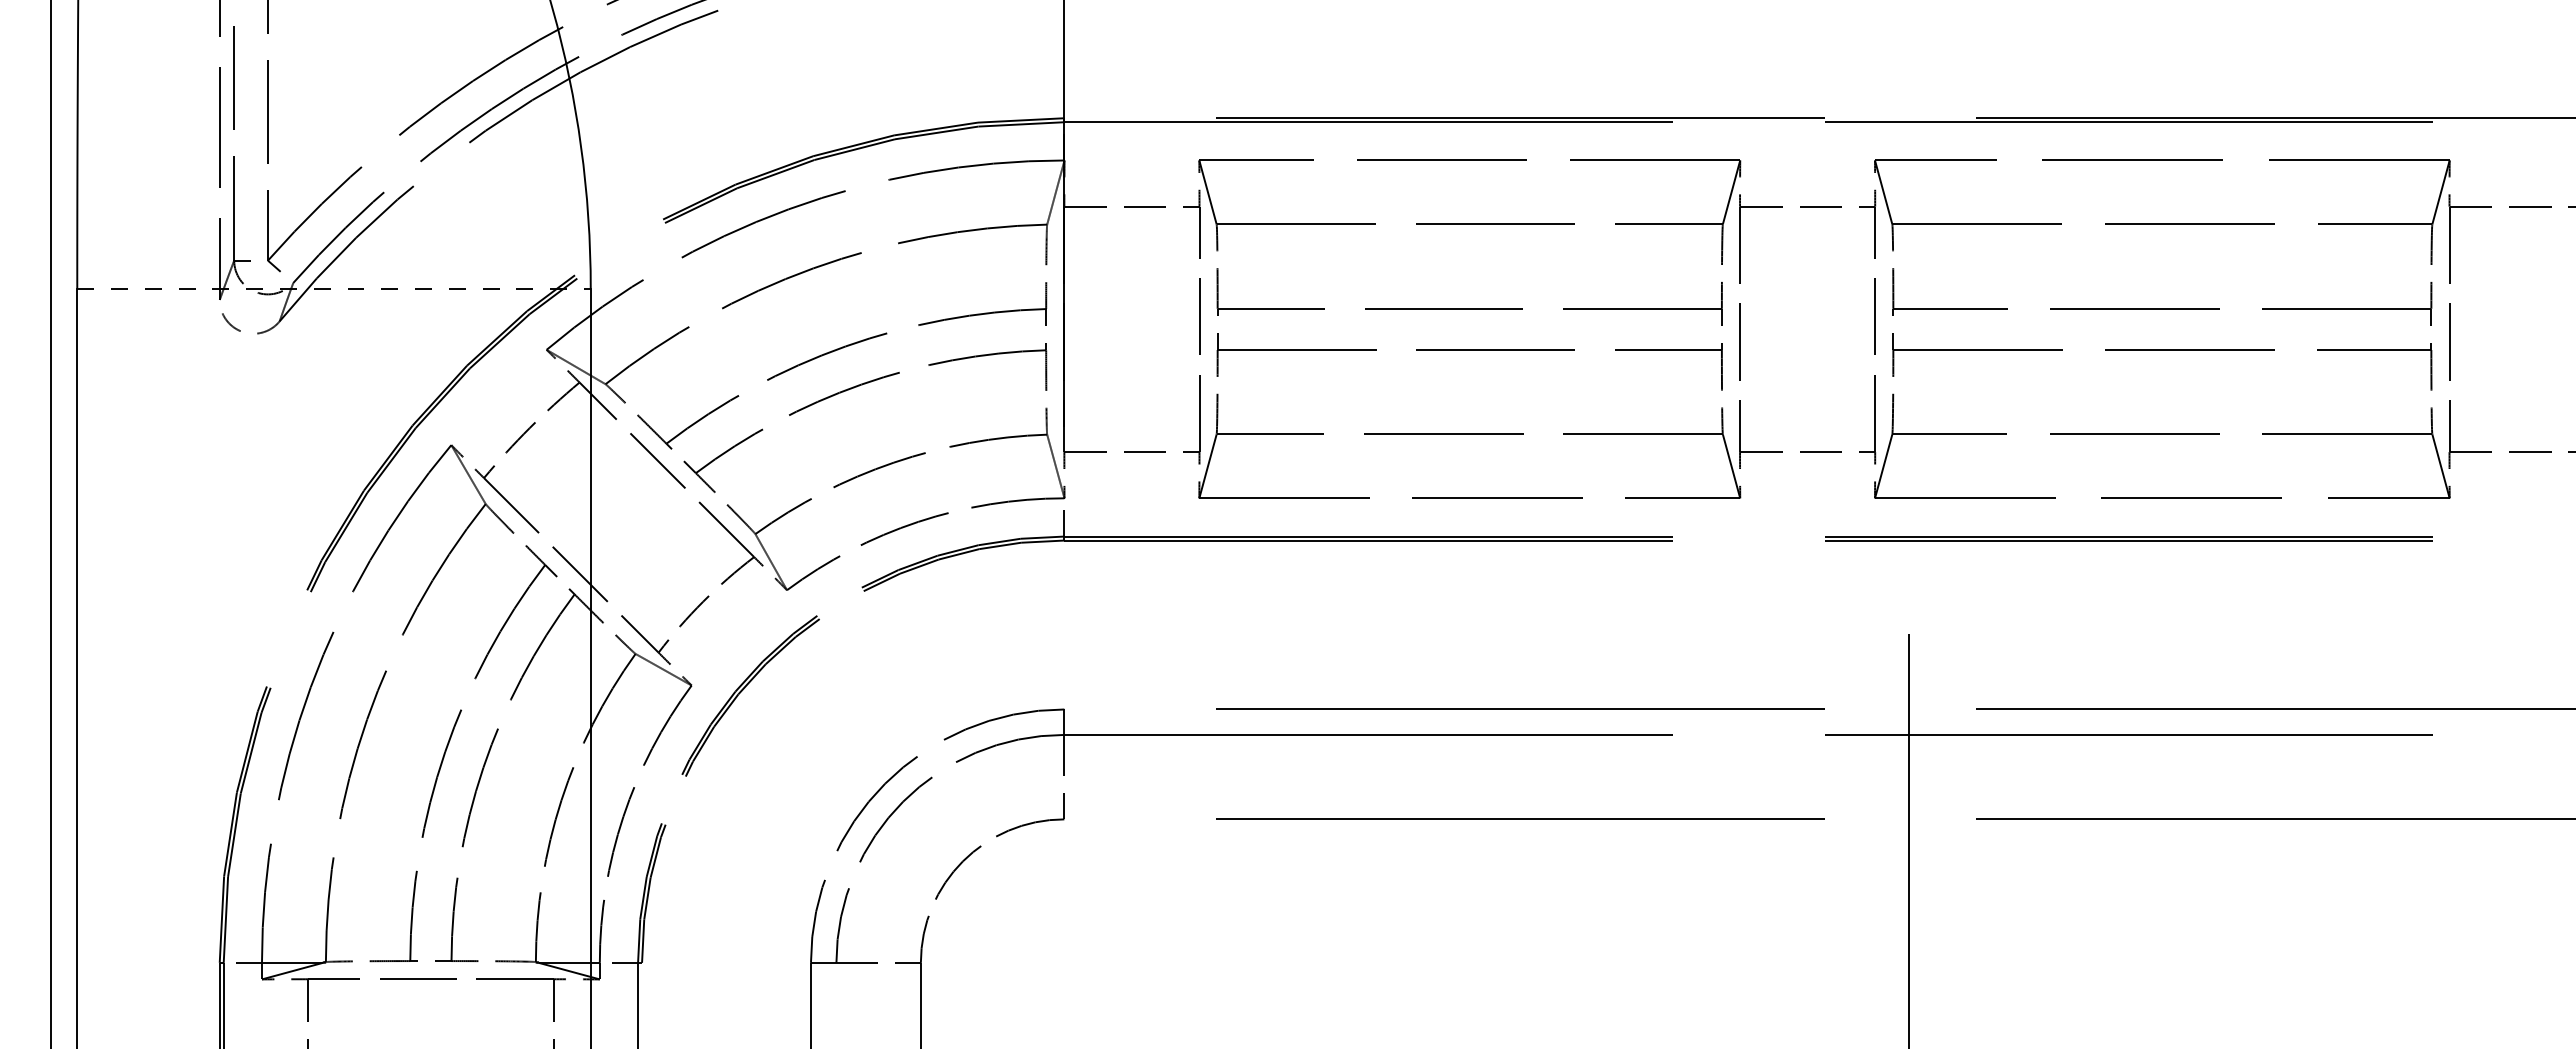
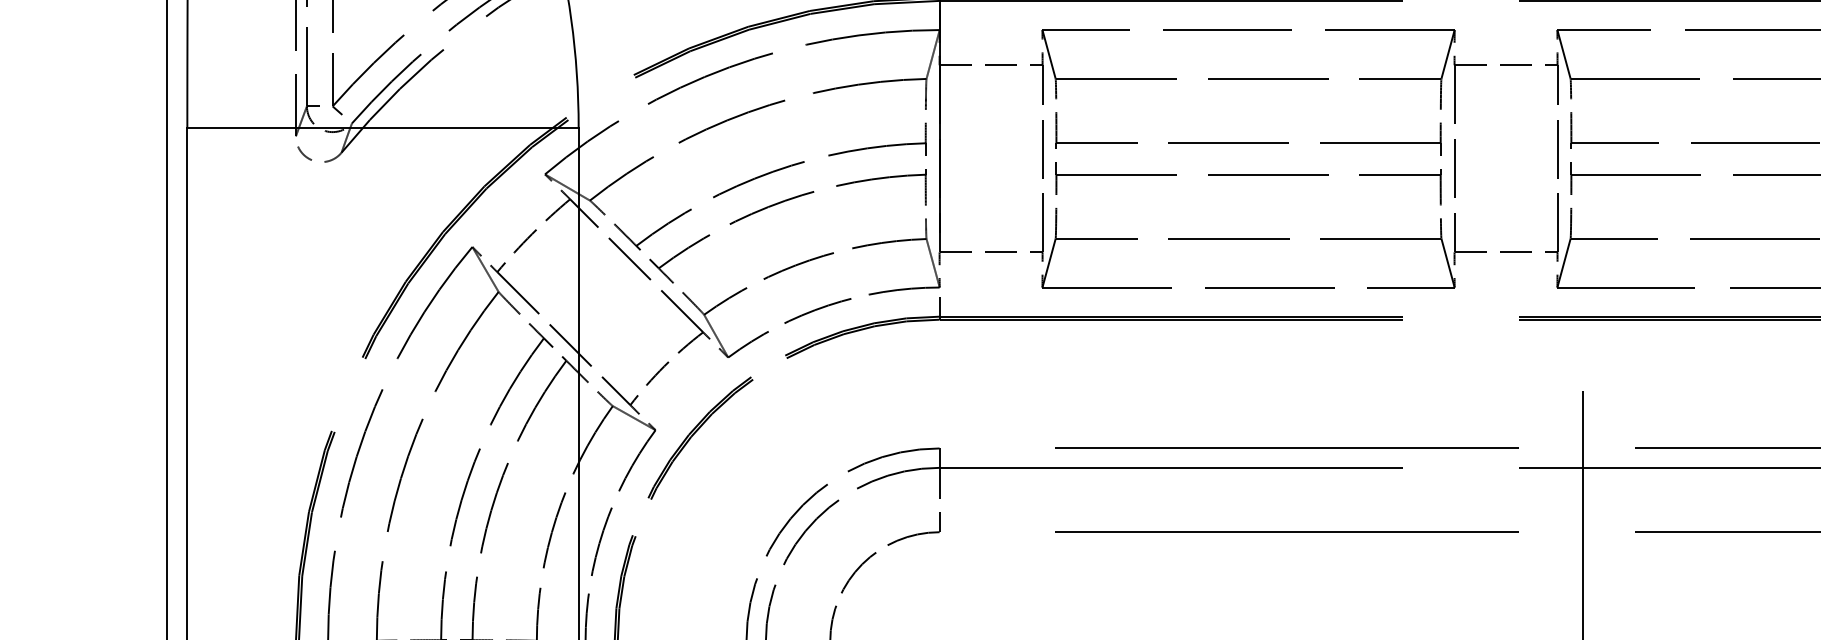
line: (334, 288) -> (383, 127), dashed -> solid

